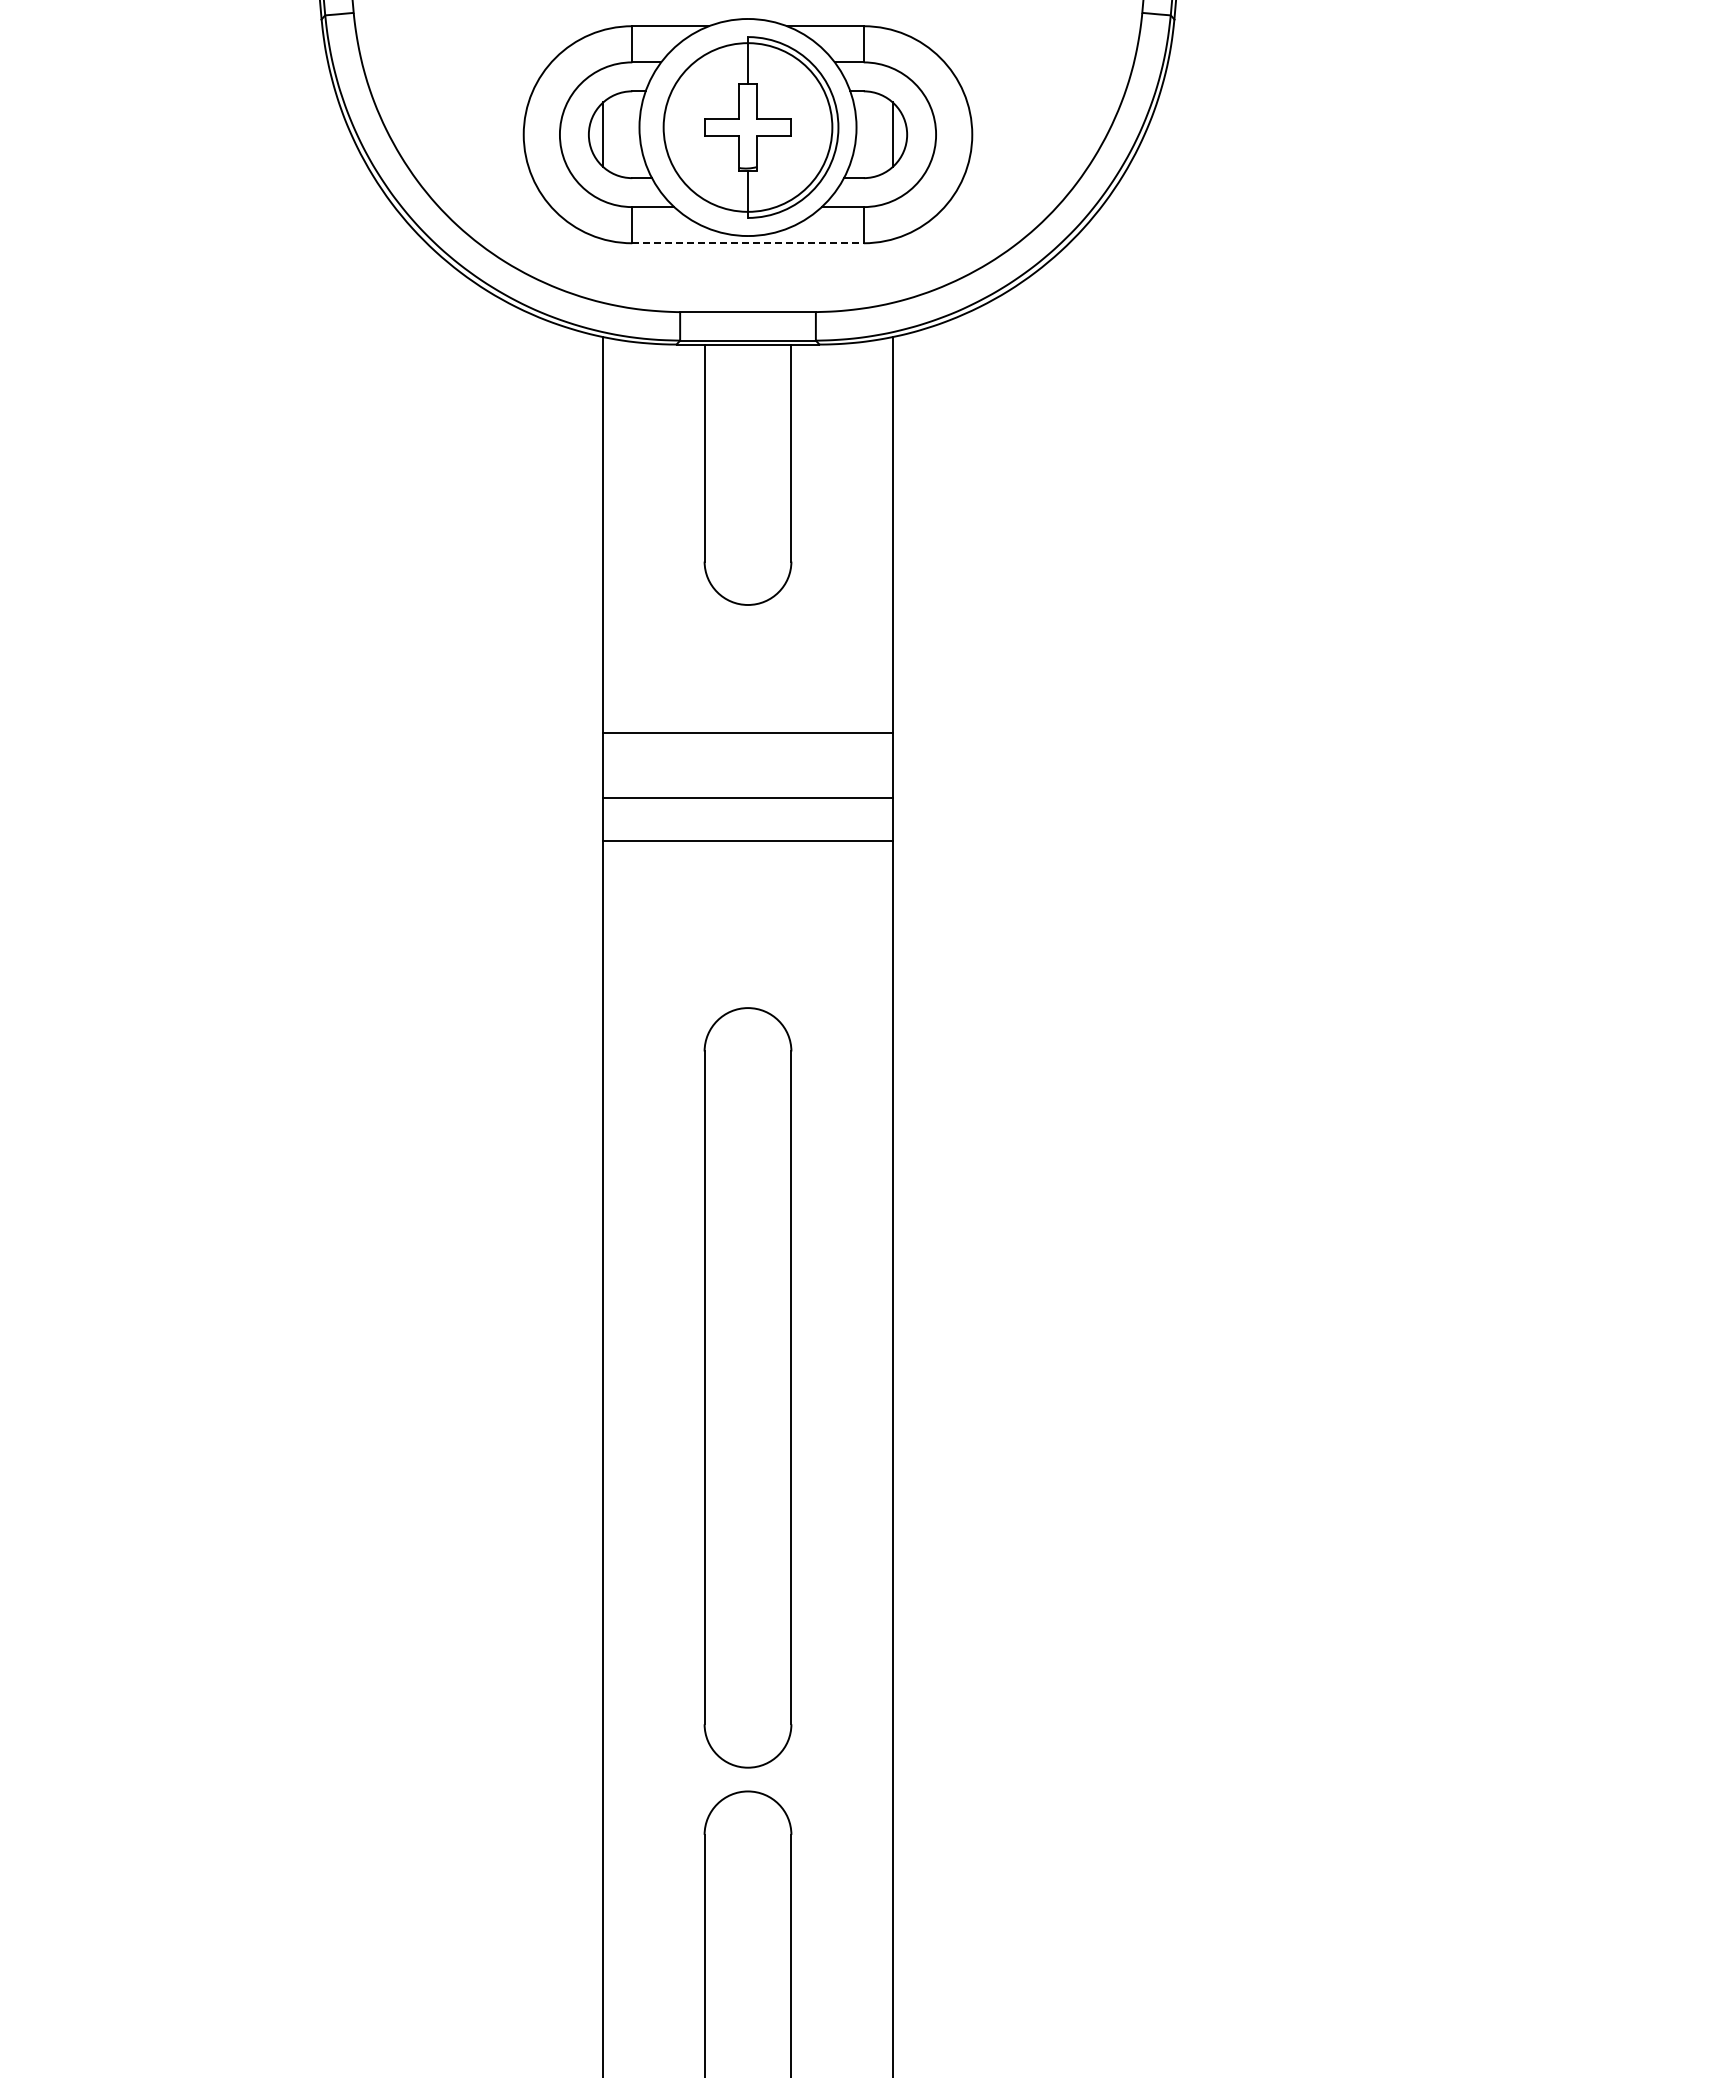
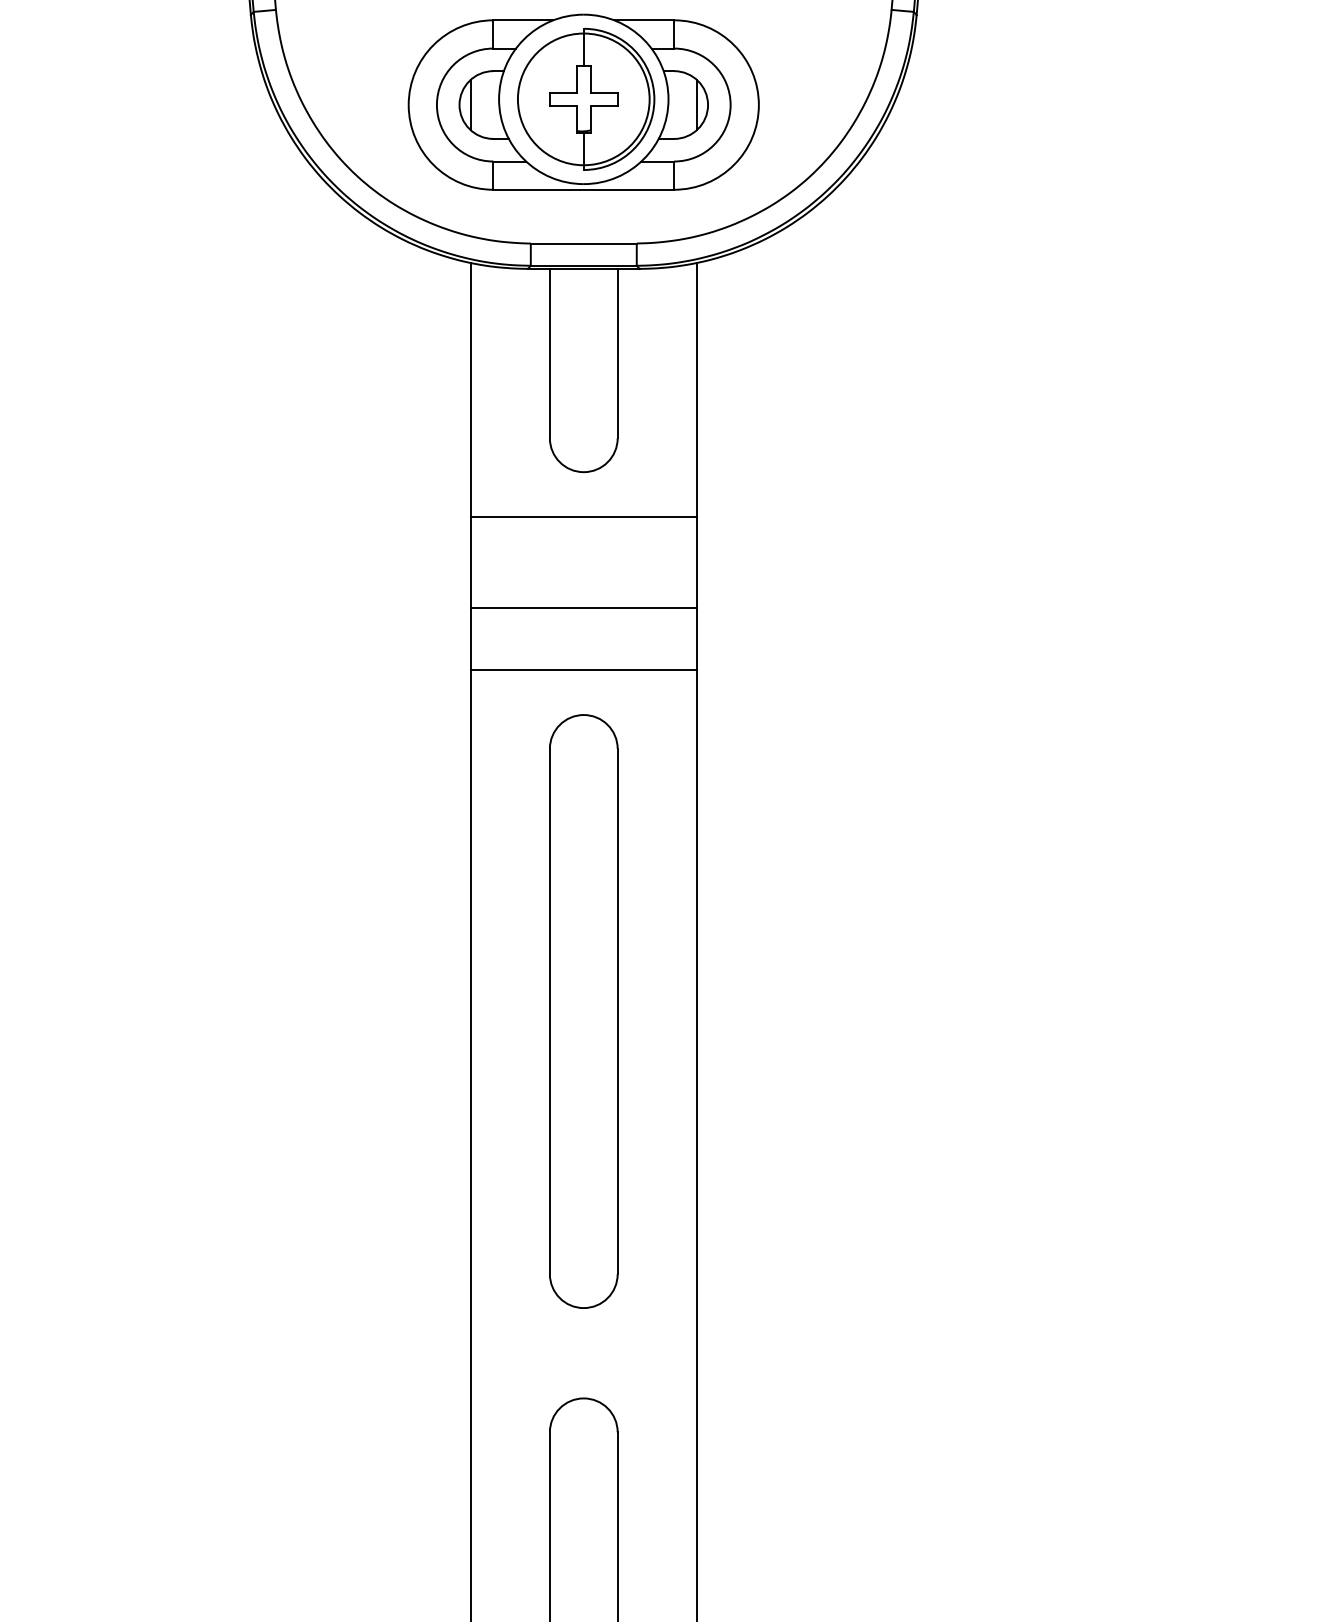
line: (748, 243) -> (584, 189), dashed -> solid
line: (747, 732) -> (583, 517), moved
line: (747, 798) -> (583, 670), moved
line: (747, 840) -> (583, 607), moved
part: (747, 1387) -> (583, 1011), moved

